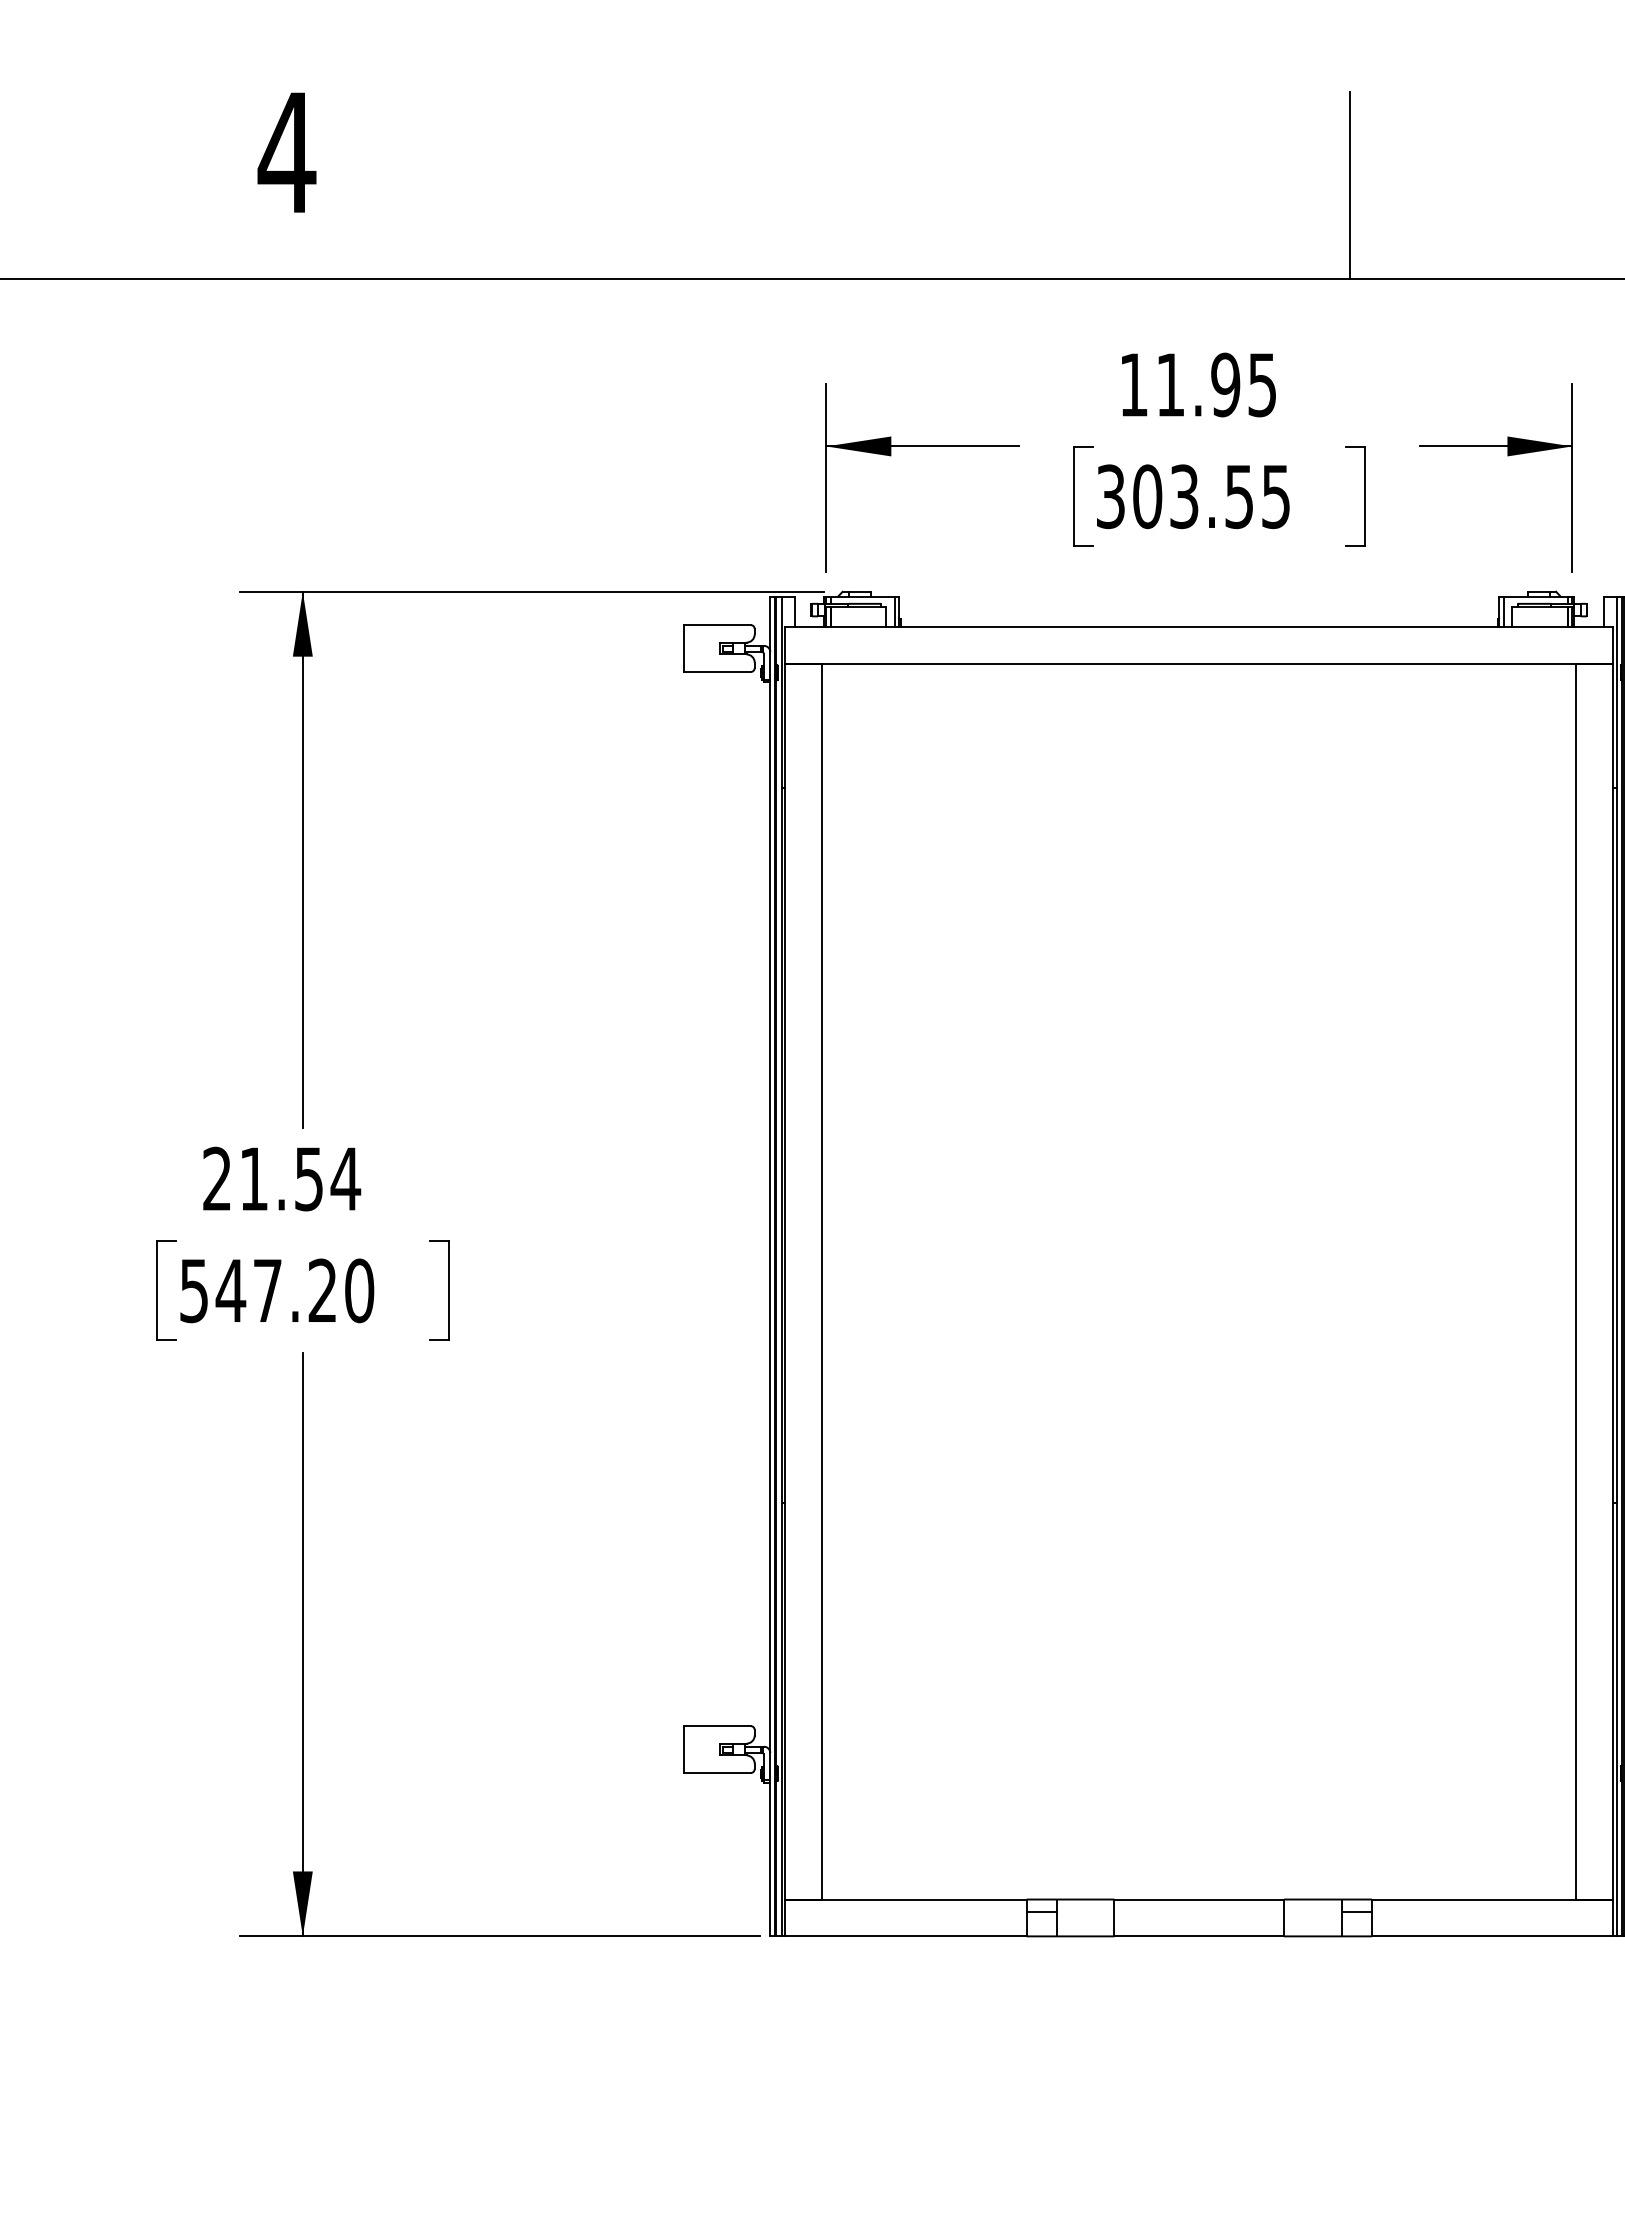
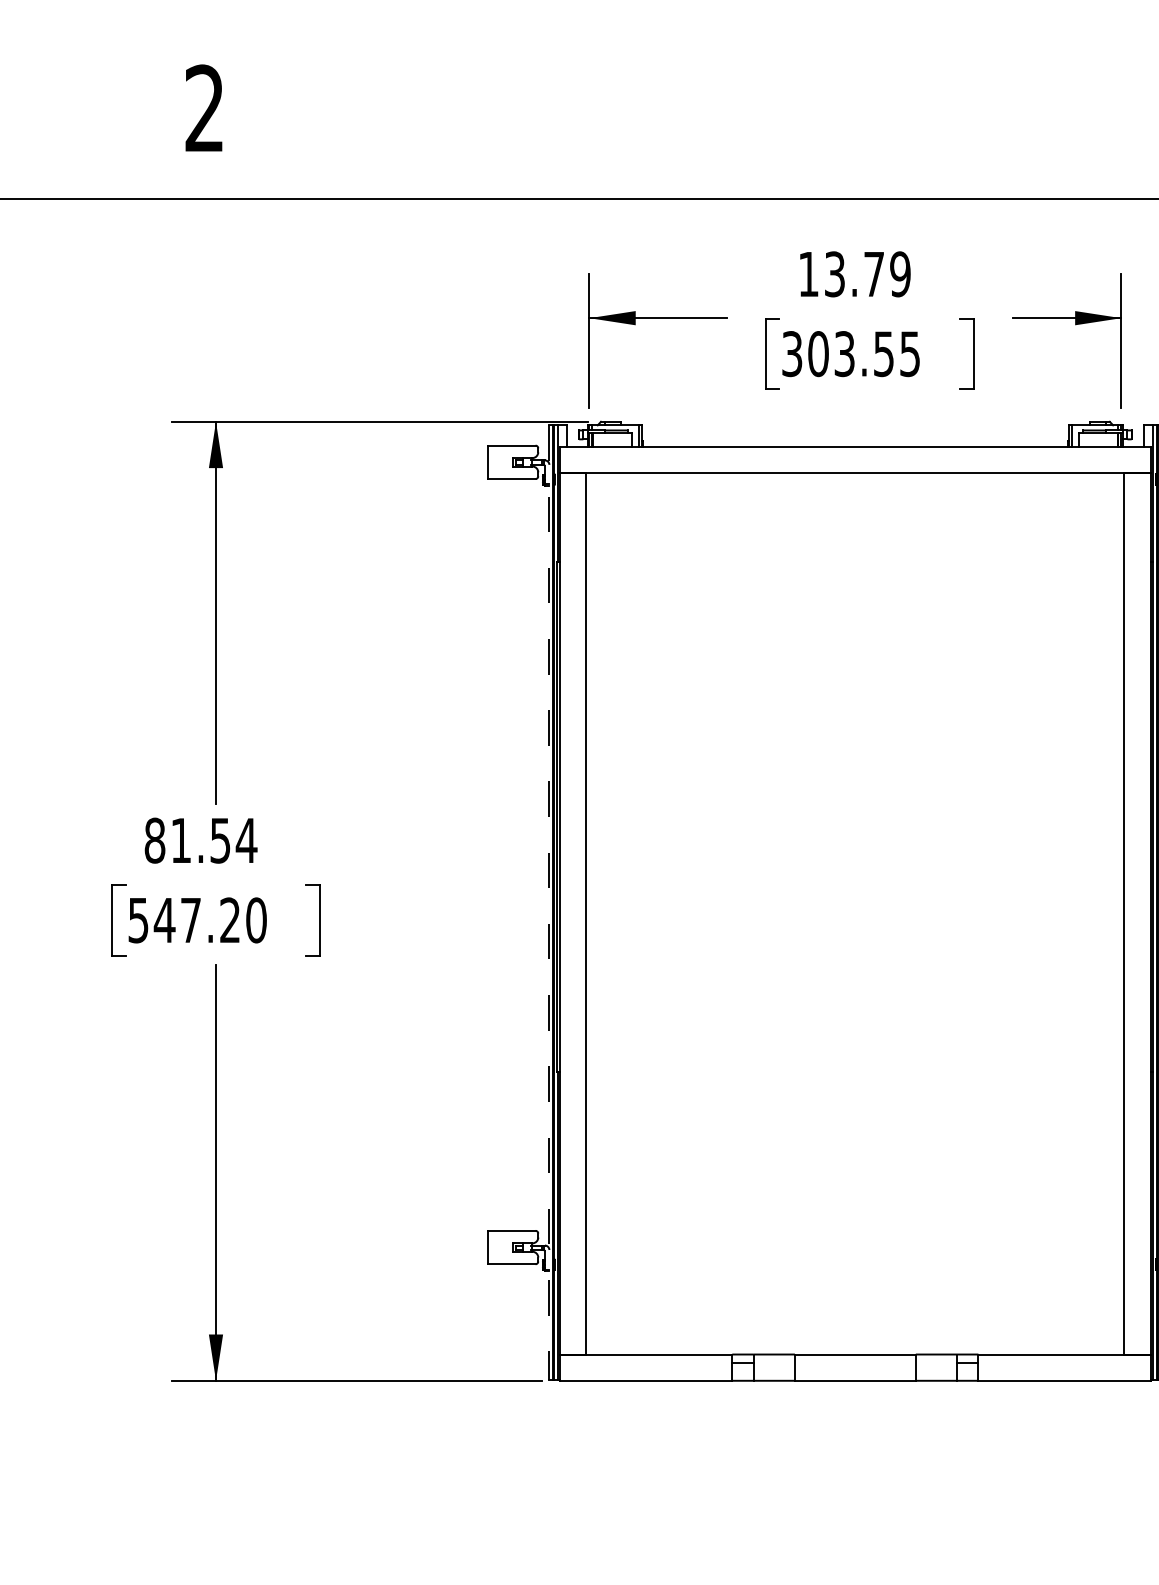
text: (286, 151) -> (204, 107), 4 -> 2
line: (1349, 184) -> (962, 131), removed
text: (1216, 384) -> (867, 274), 11.95 -> 13.79
text: (217, 1178) -> (155, 840), 21.54 -> 81.54
line: (770, 1266) -> (549, 903), solid -> dashed

